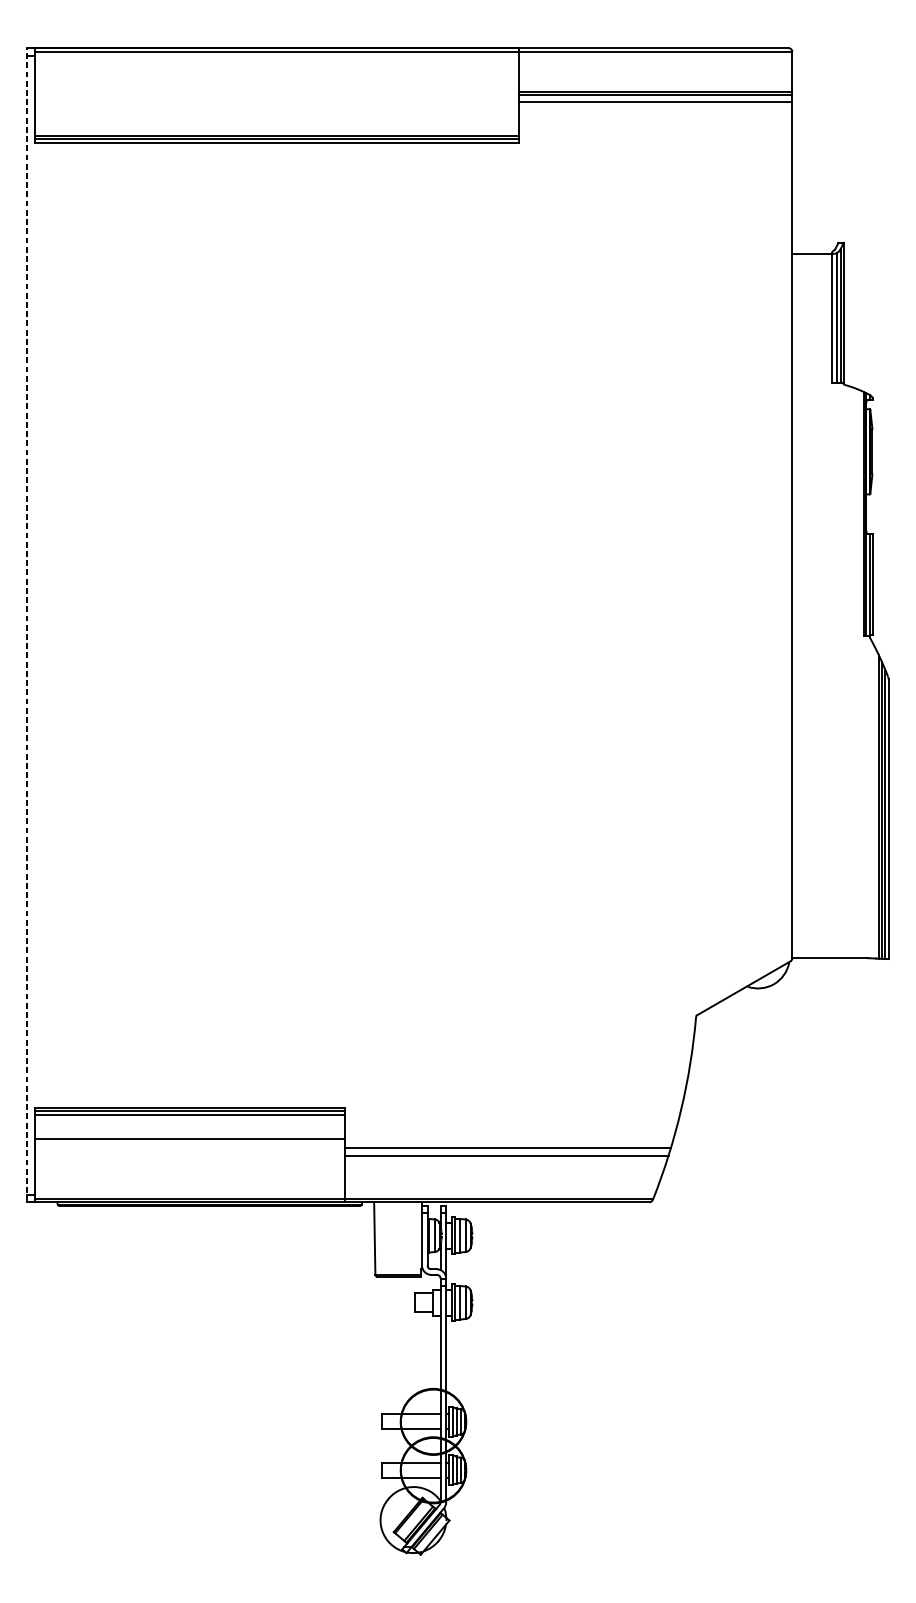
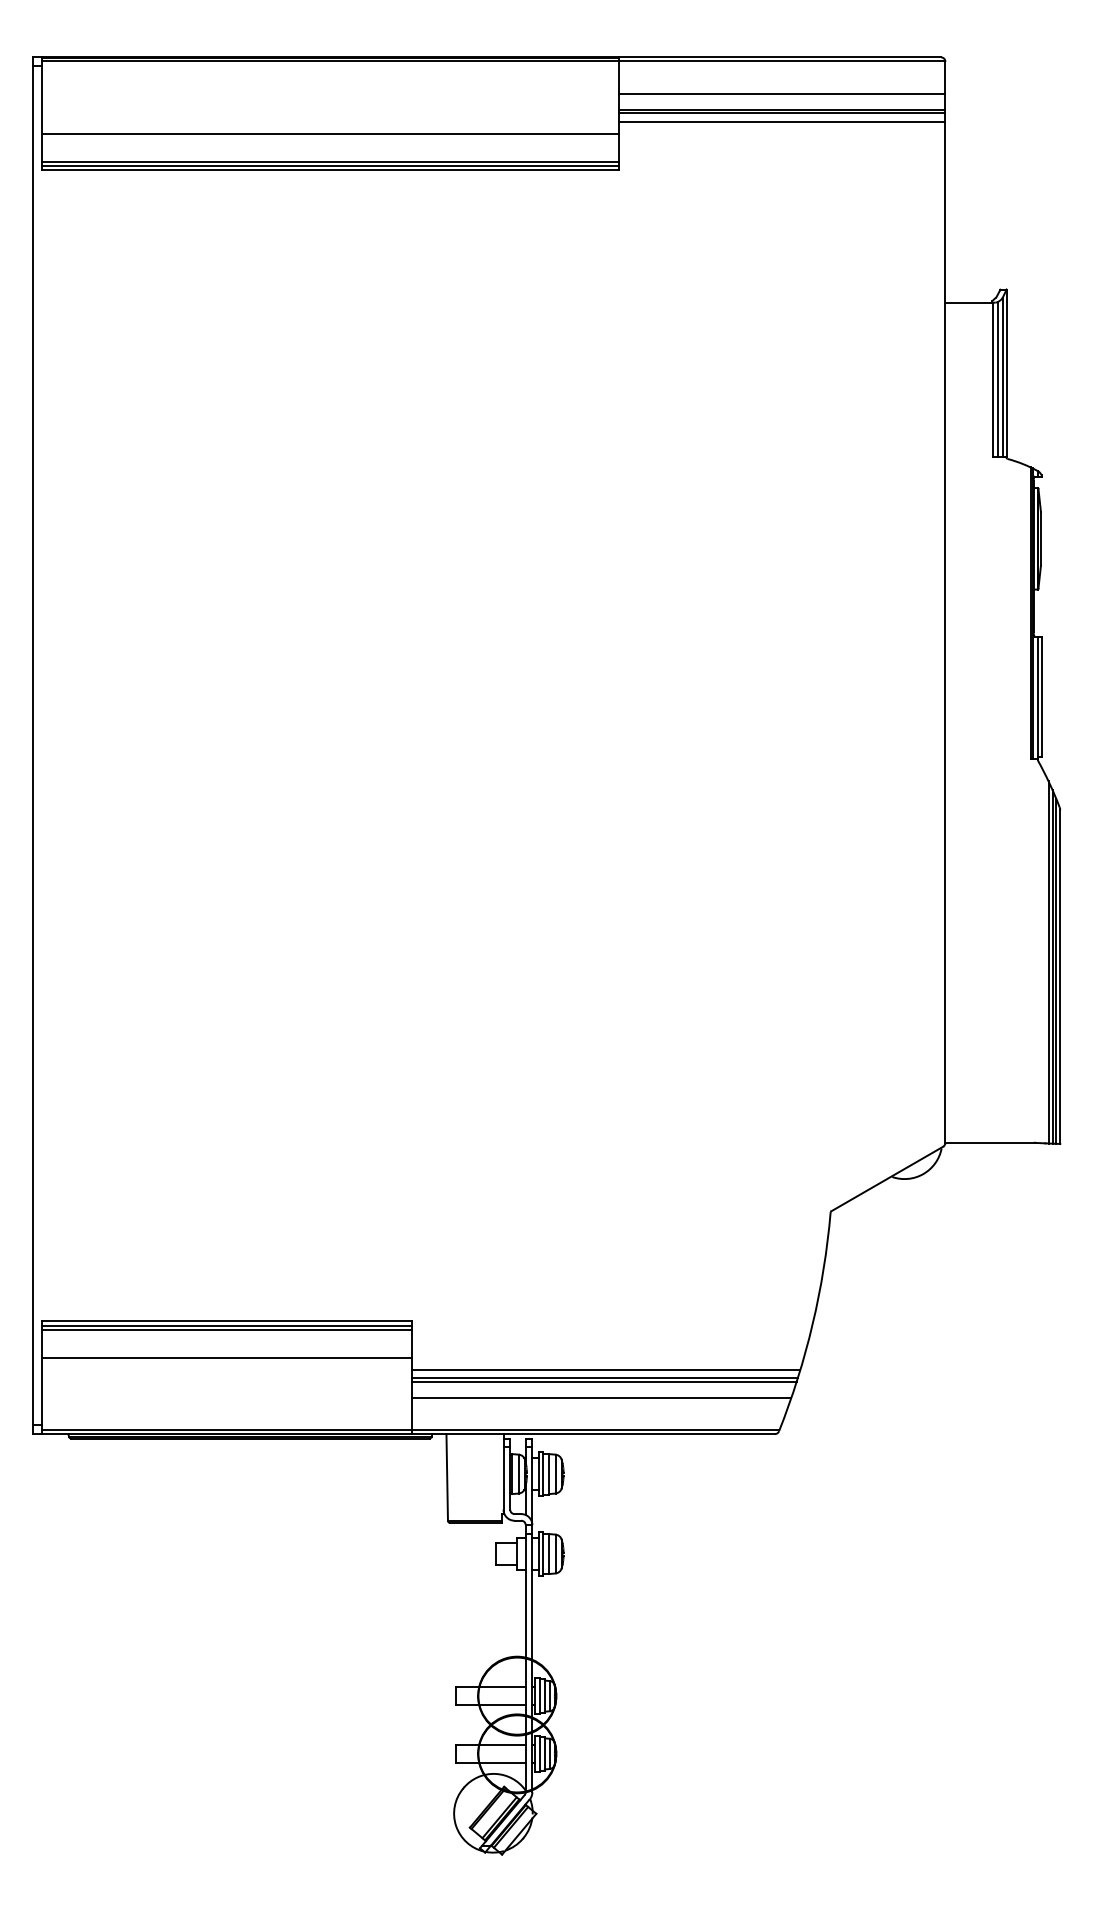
line: (655, 78) -> (782, 93), added
line: (276, 112) -> (330, 133), added
line: (27, 625) -> (32, 745), dashed -> solid
line: (505, 1158) -> (603, 1381), added
line: (504, 1171) -> (601, 1397), added

